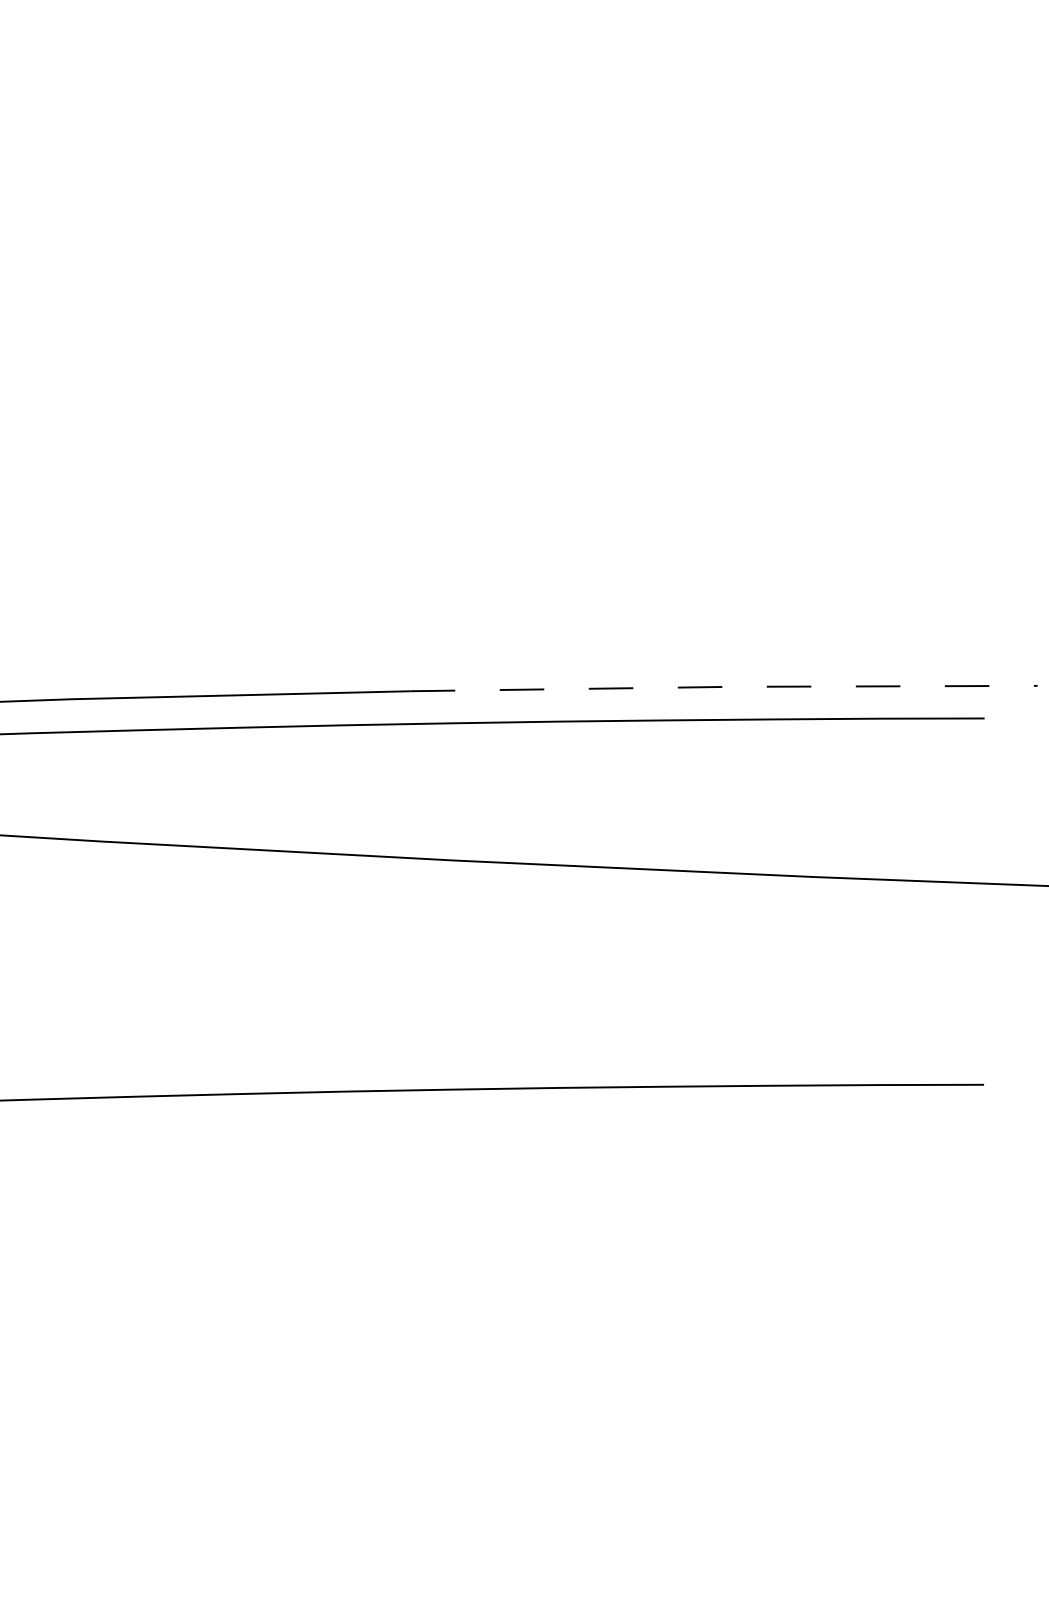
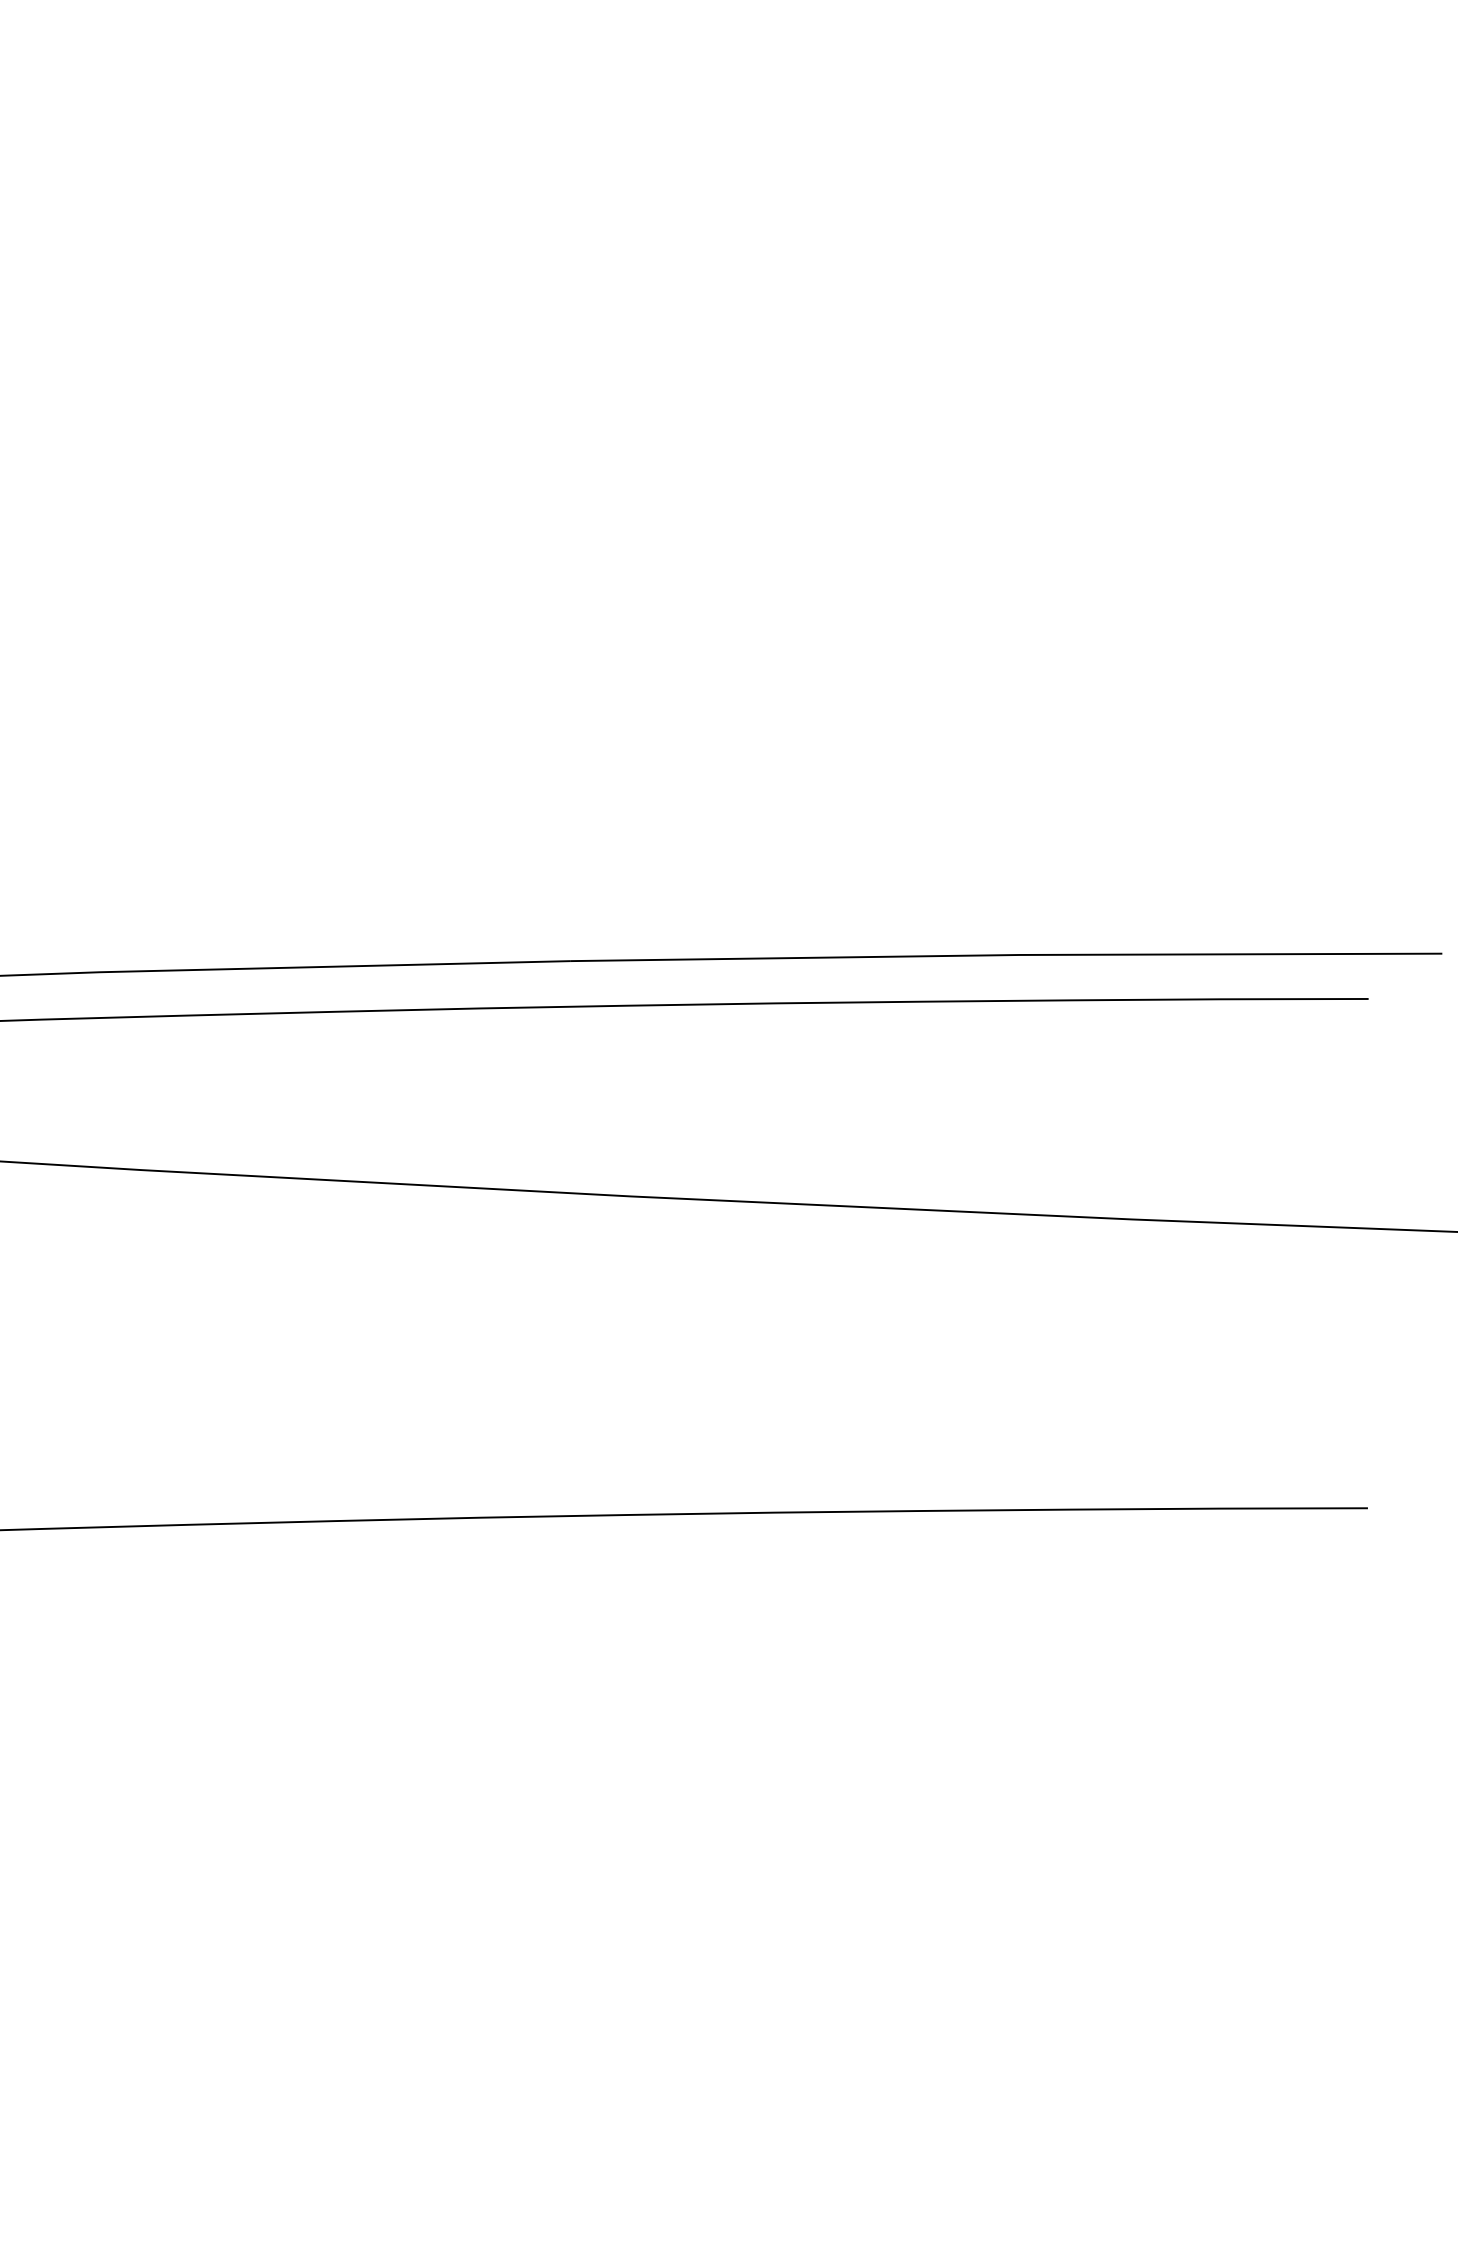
line: (724, 687) -> (1007, 955), dashed -> solid

